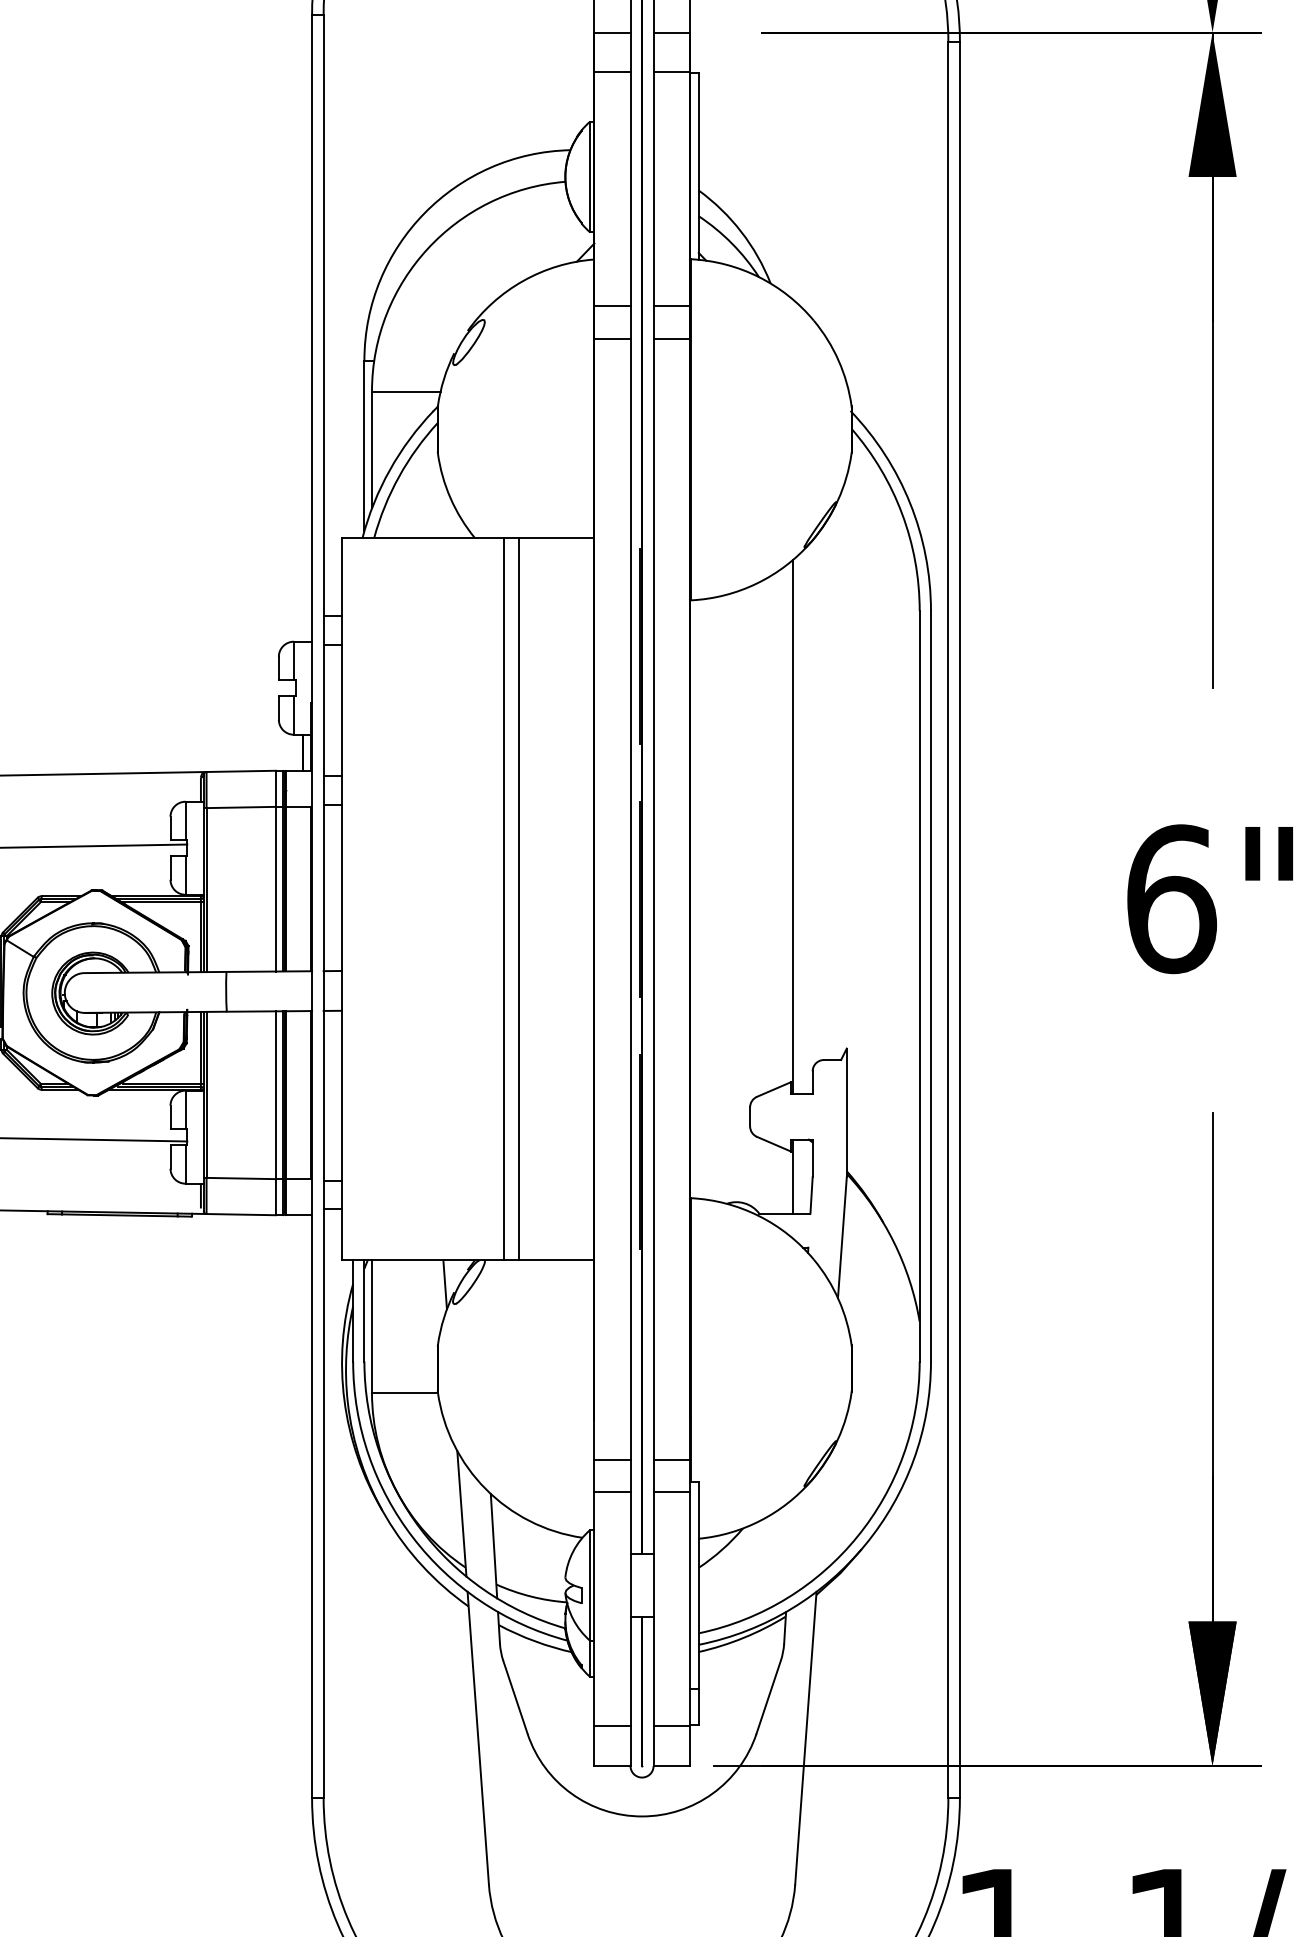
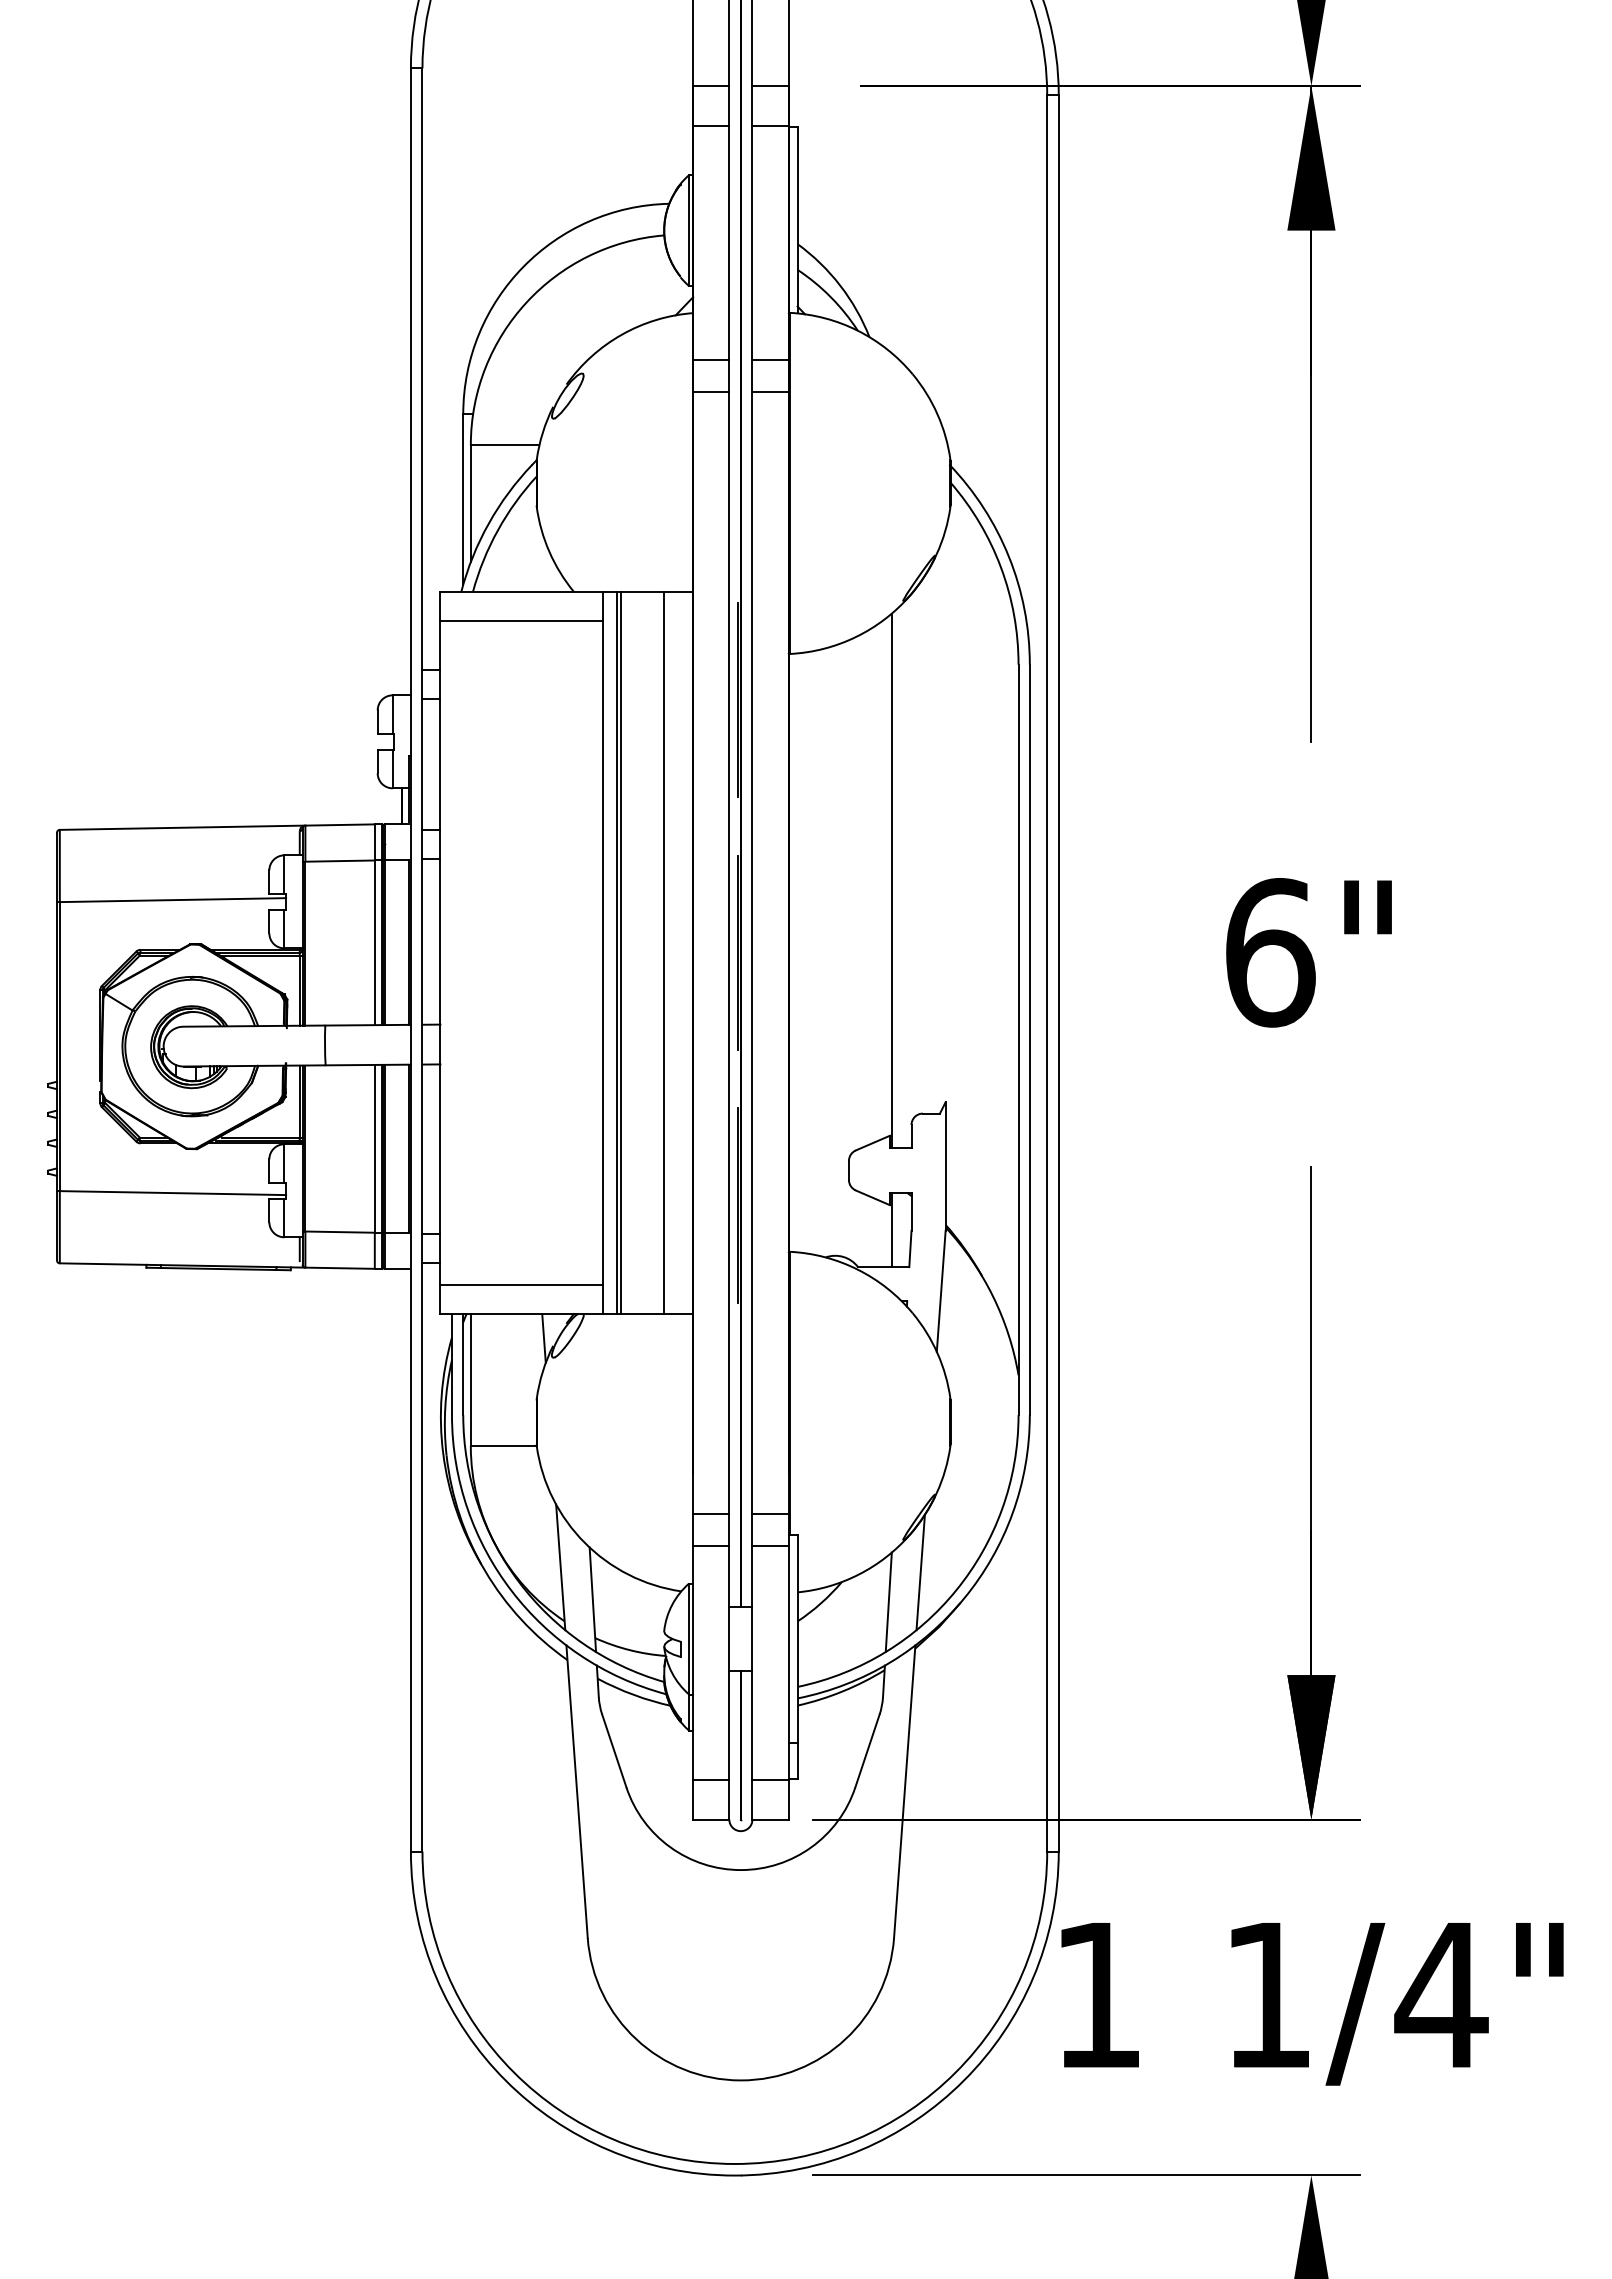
line: (422, 566) -> (521, 620), added
line: (522, 898) -> (621, 952), added
line: (565, 898) -> (664, 952), added
line: (422, 1231) -> (521, 1285), added
line: (821, 1518) -> (920, 1572), added
line: (789, 1548) -> (888, 1602), added

